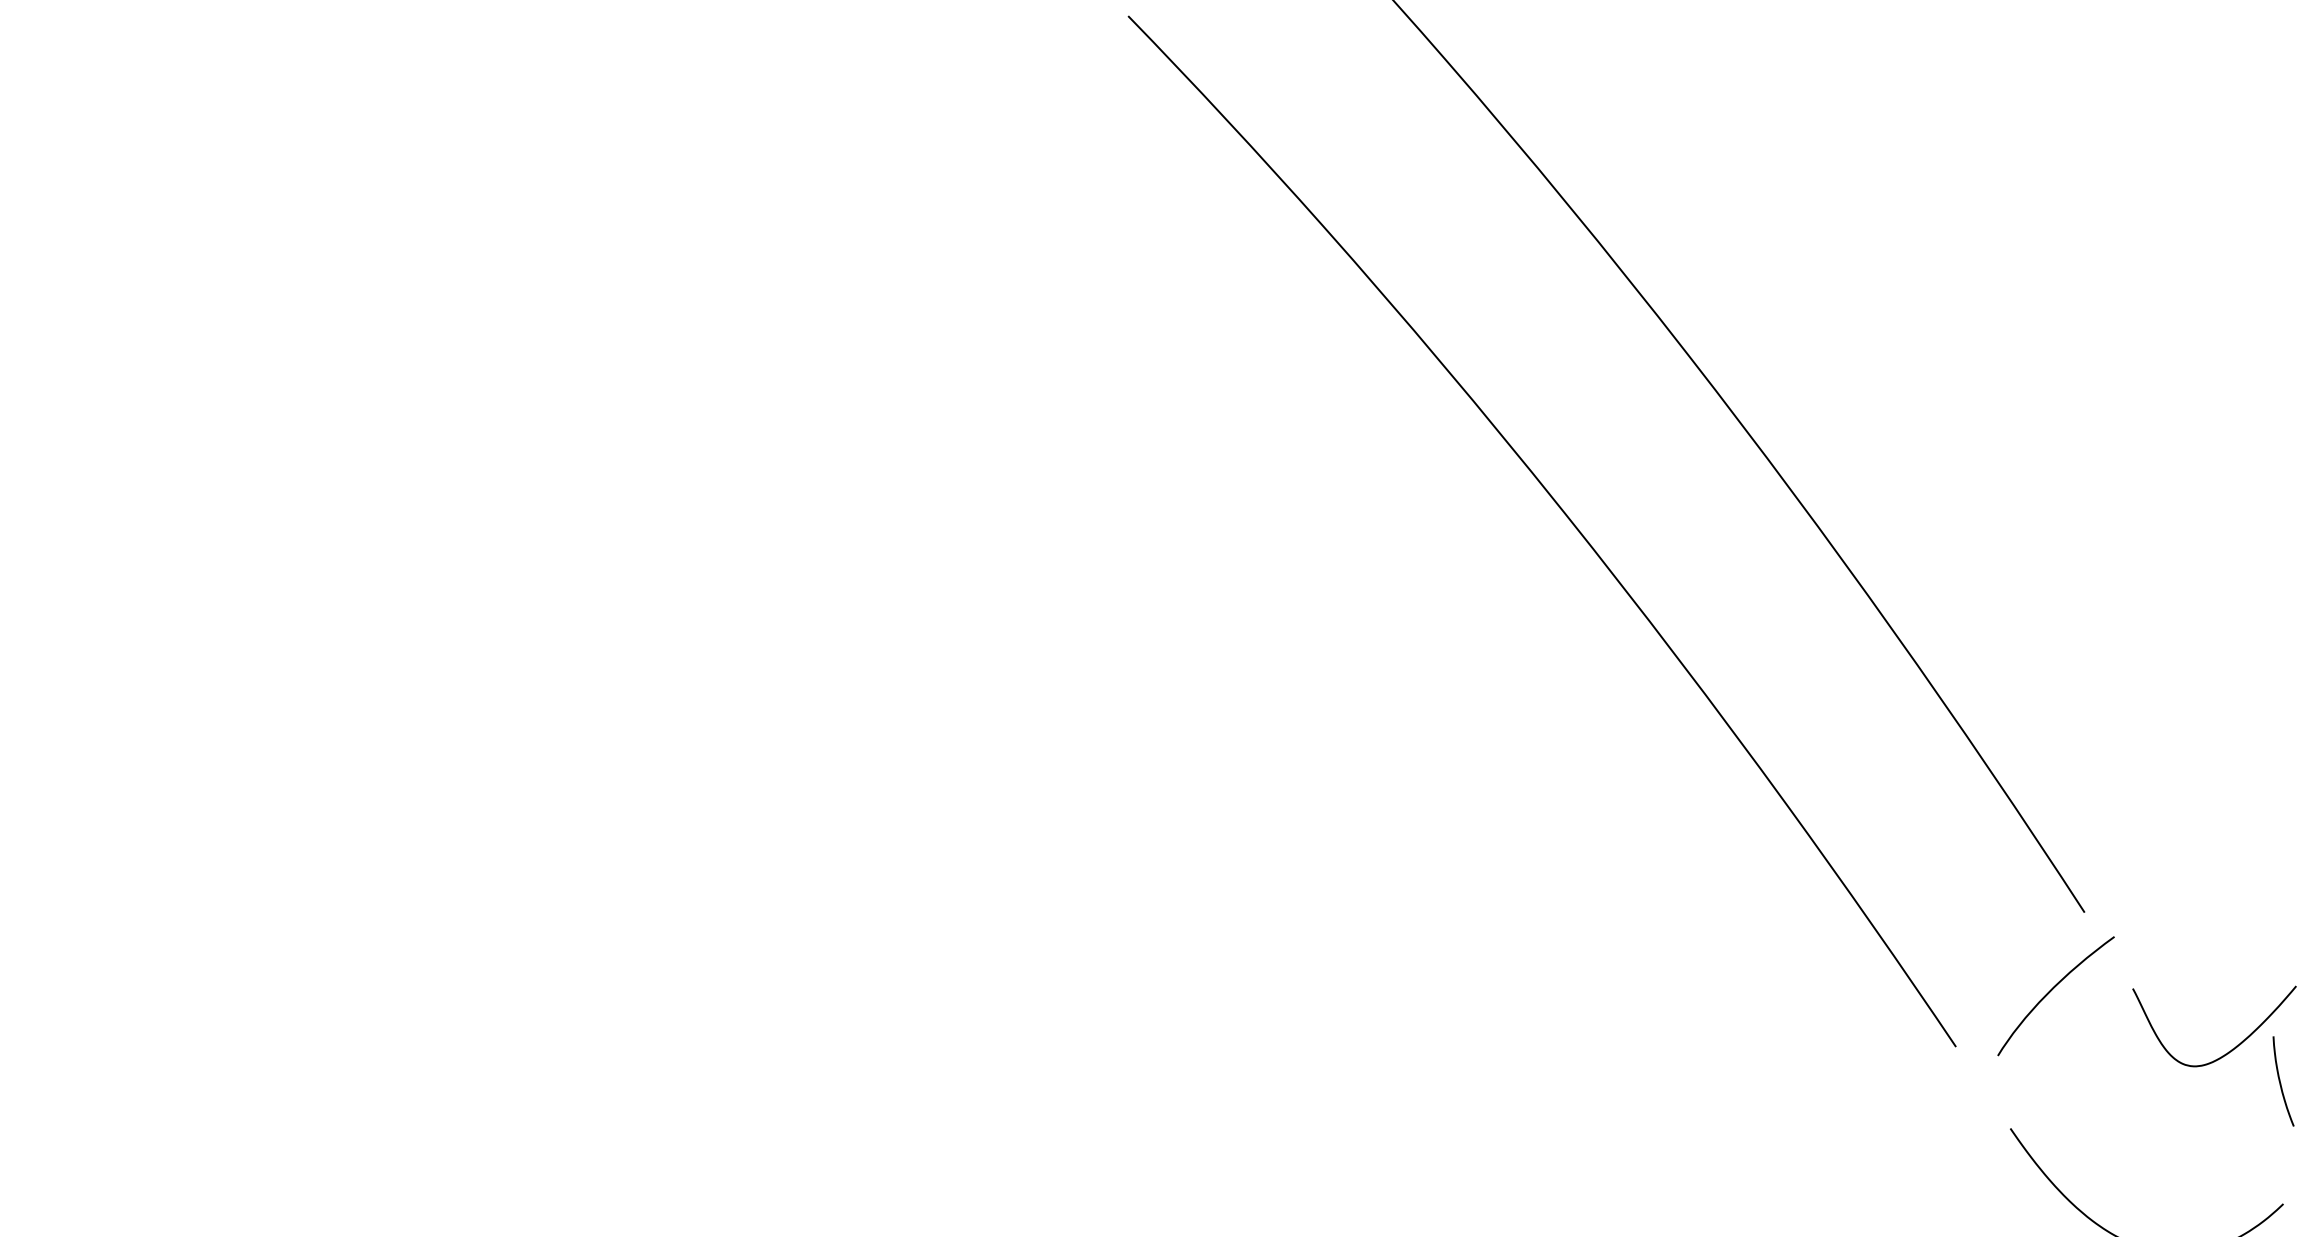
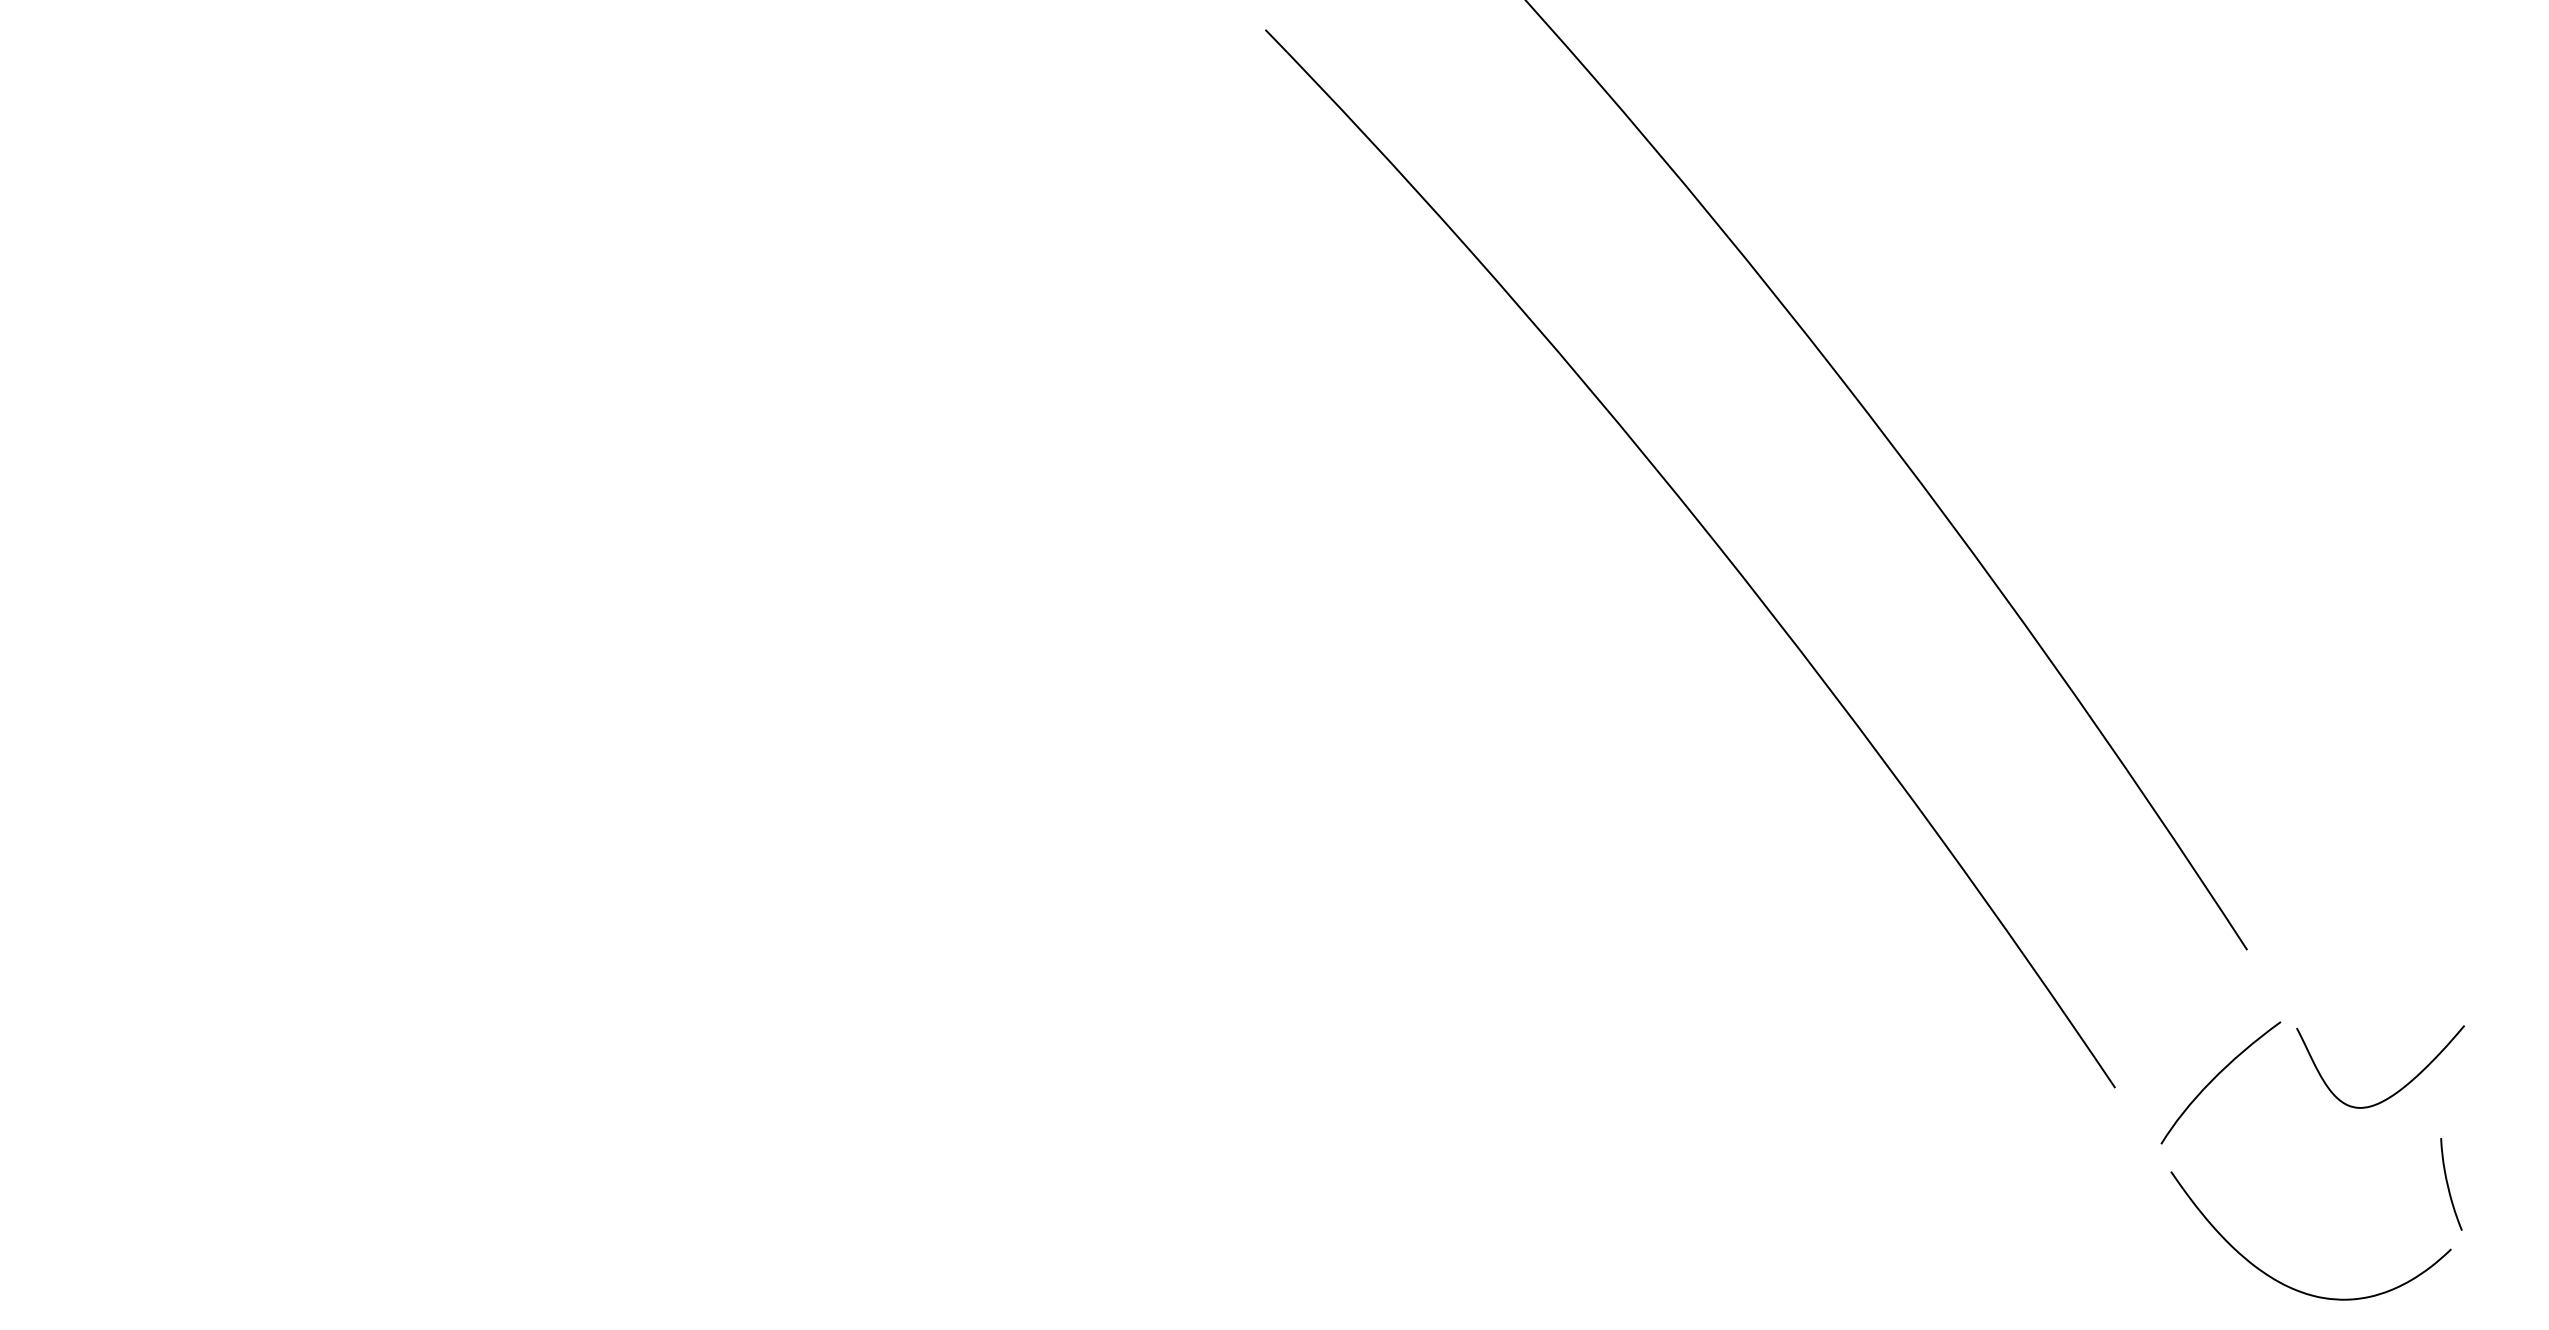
curve: (2051, 990) -> (2216, 1077), moved
curve: (2280, 1081) -> (2448, 1184), moved

